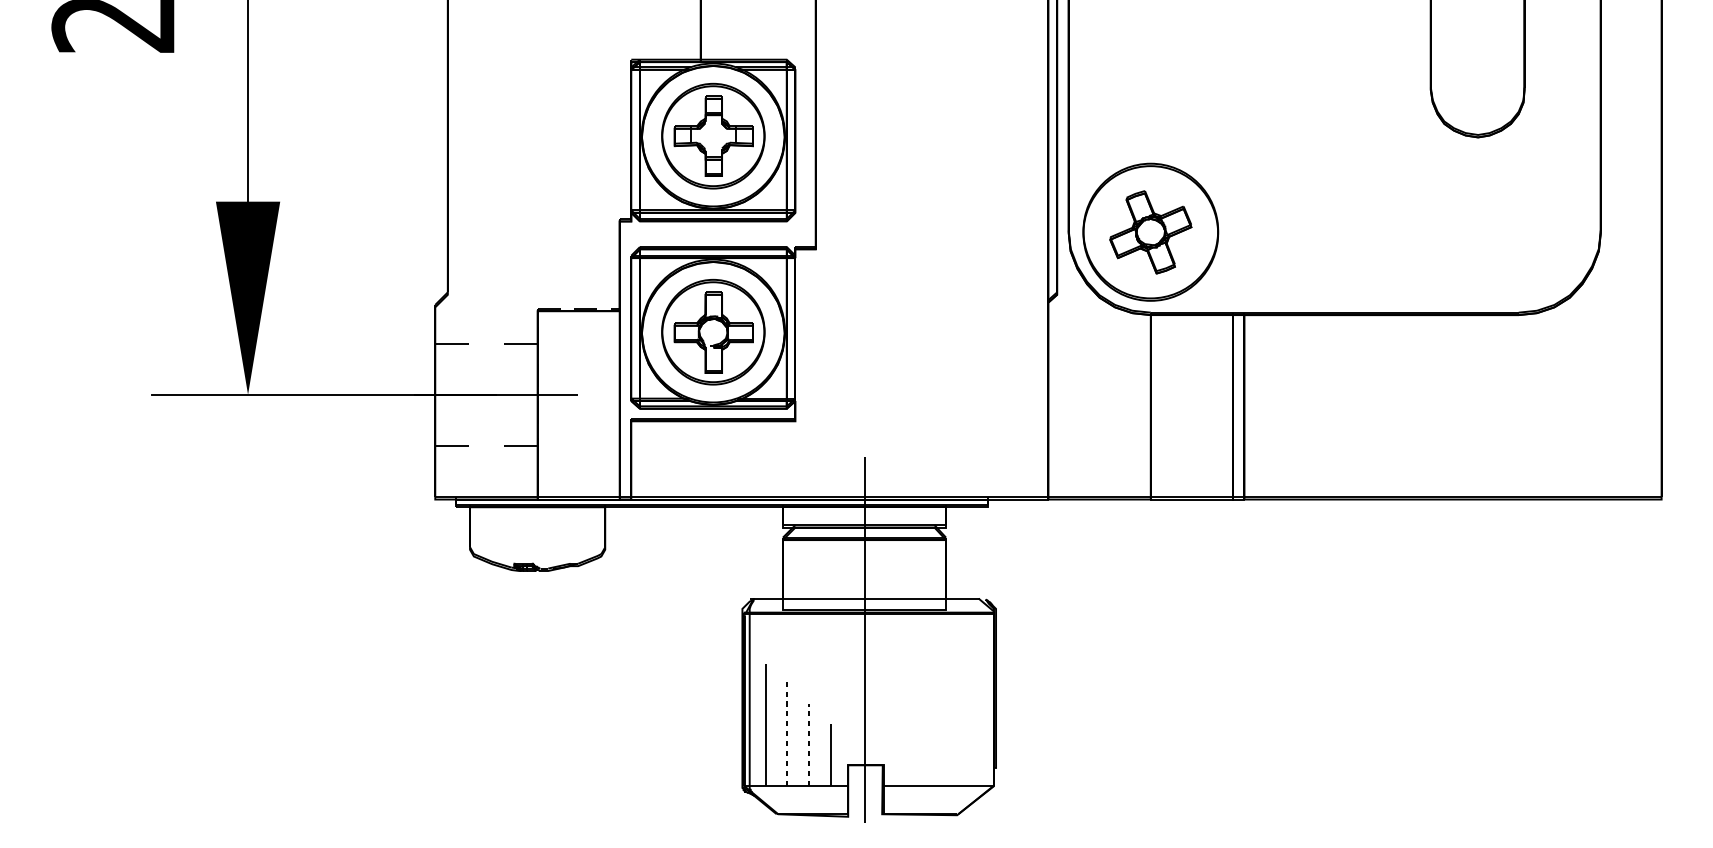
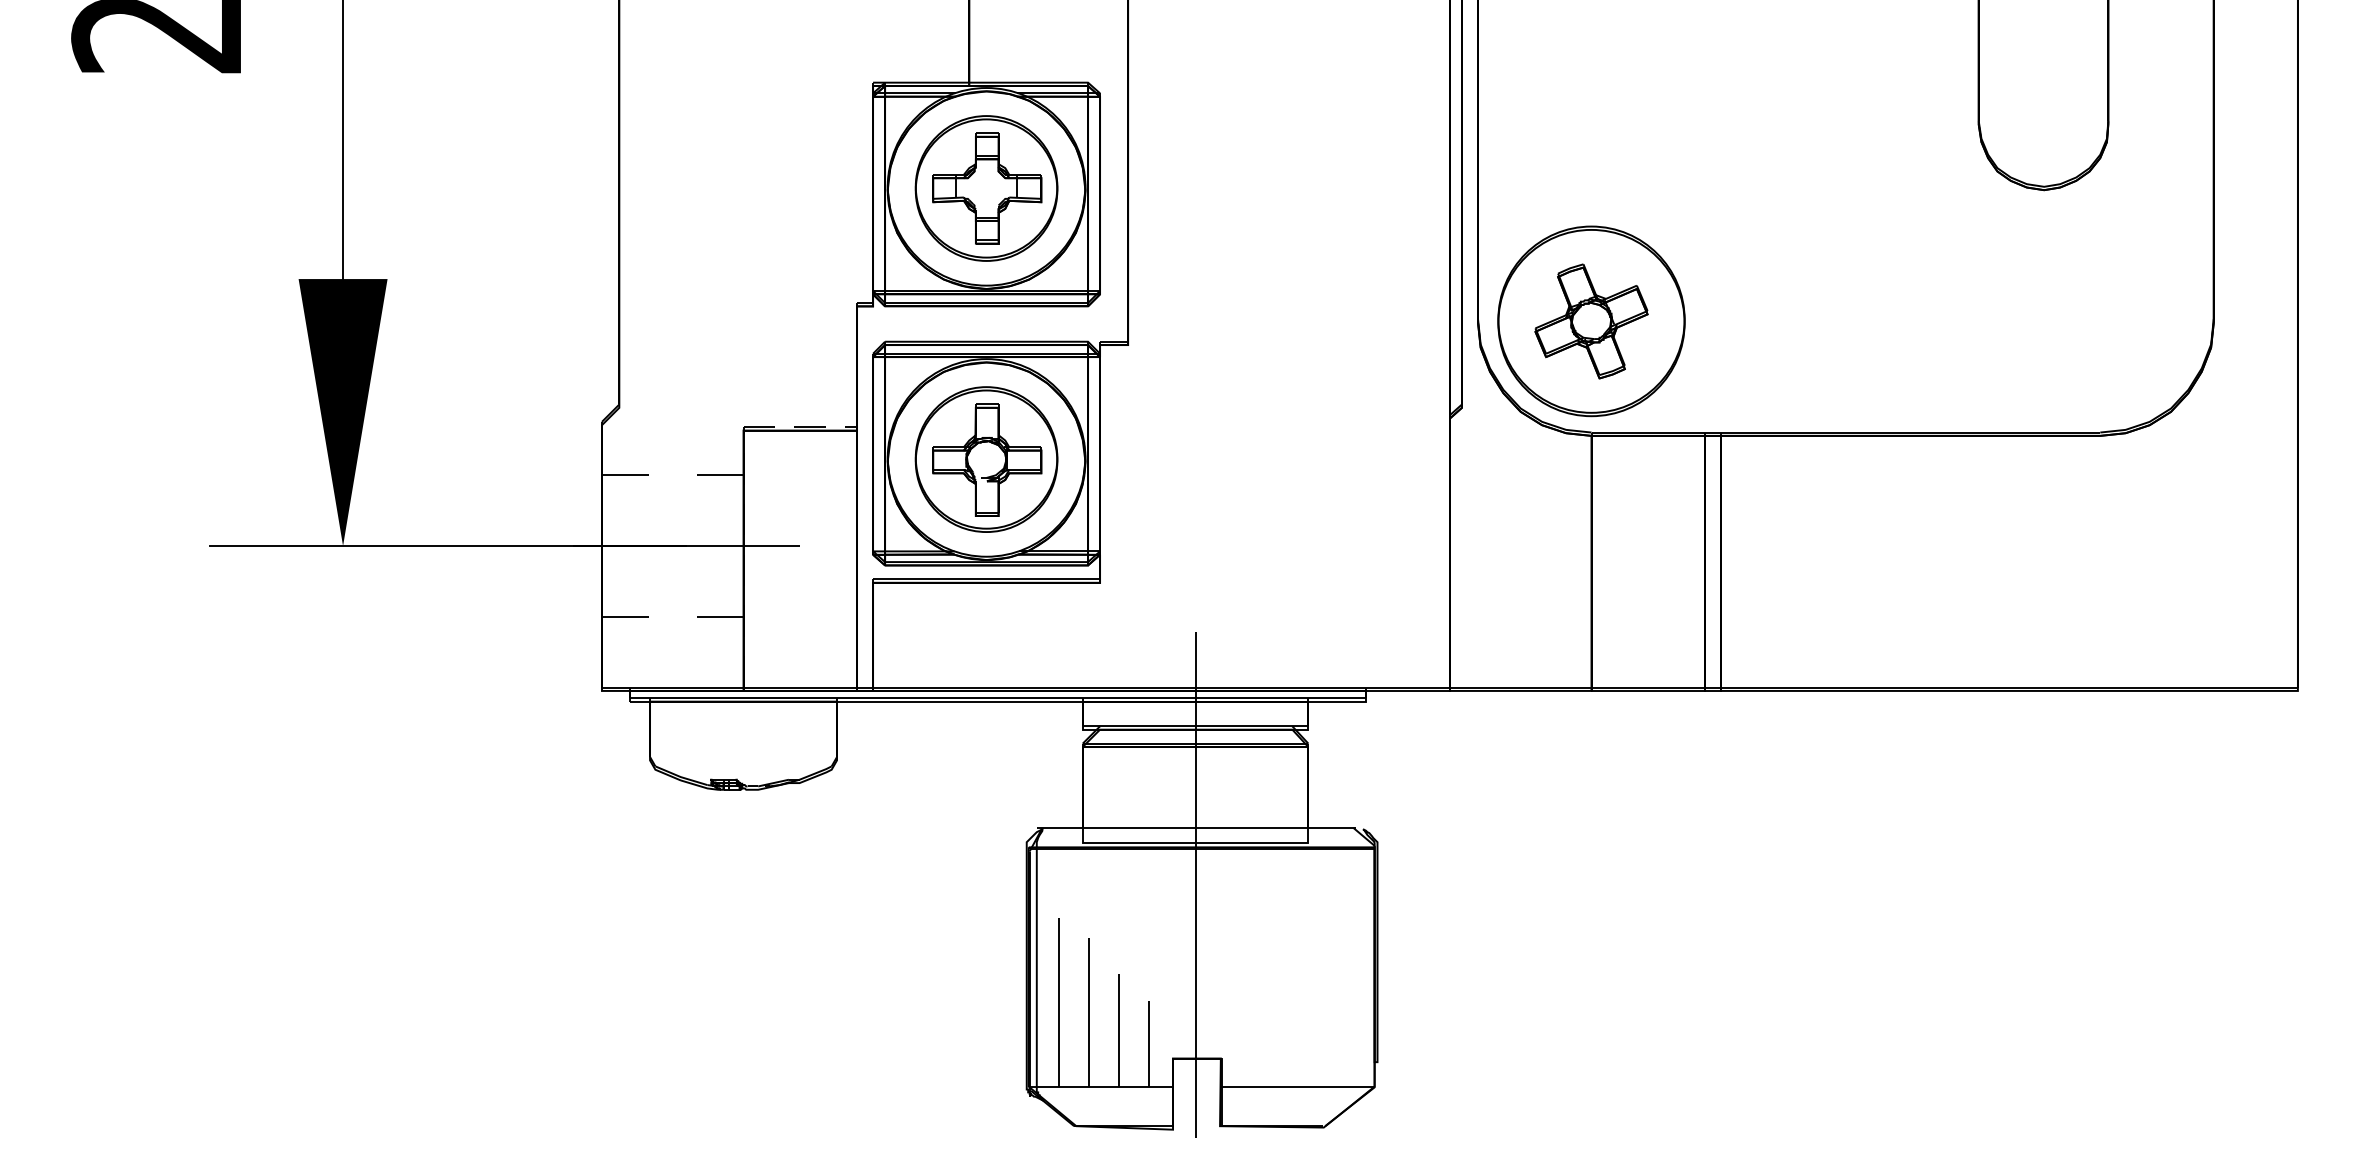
line: (787, 731) -> (1088, 1011), dashed -> solid
line: (808, 744) -> (1118, 1029), dashed -> solid

